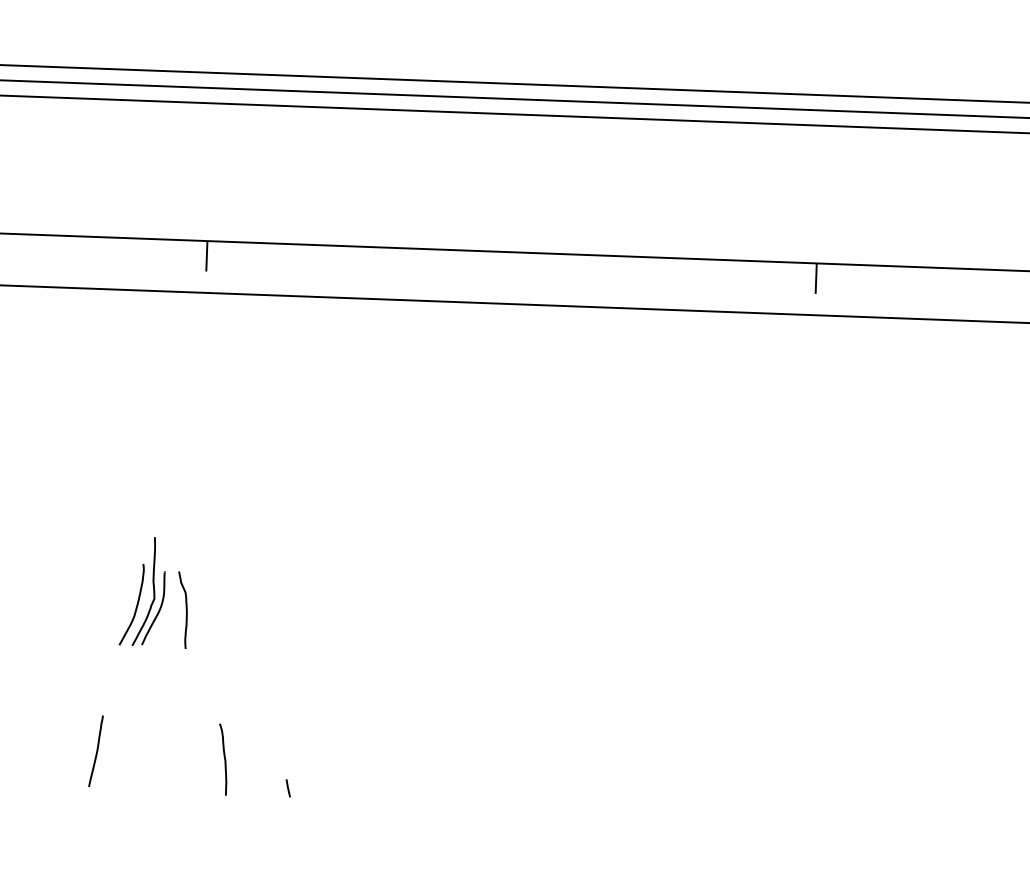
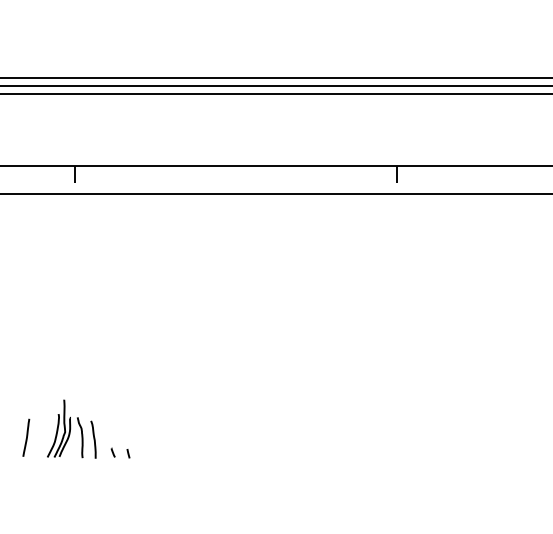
part: (155, 591) -> (65, 428), moved
curve: (258, 784) -> (112, 452), added

